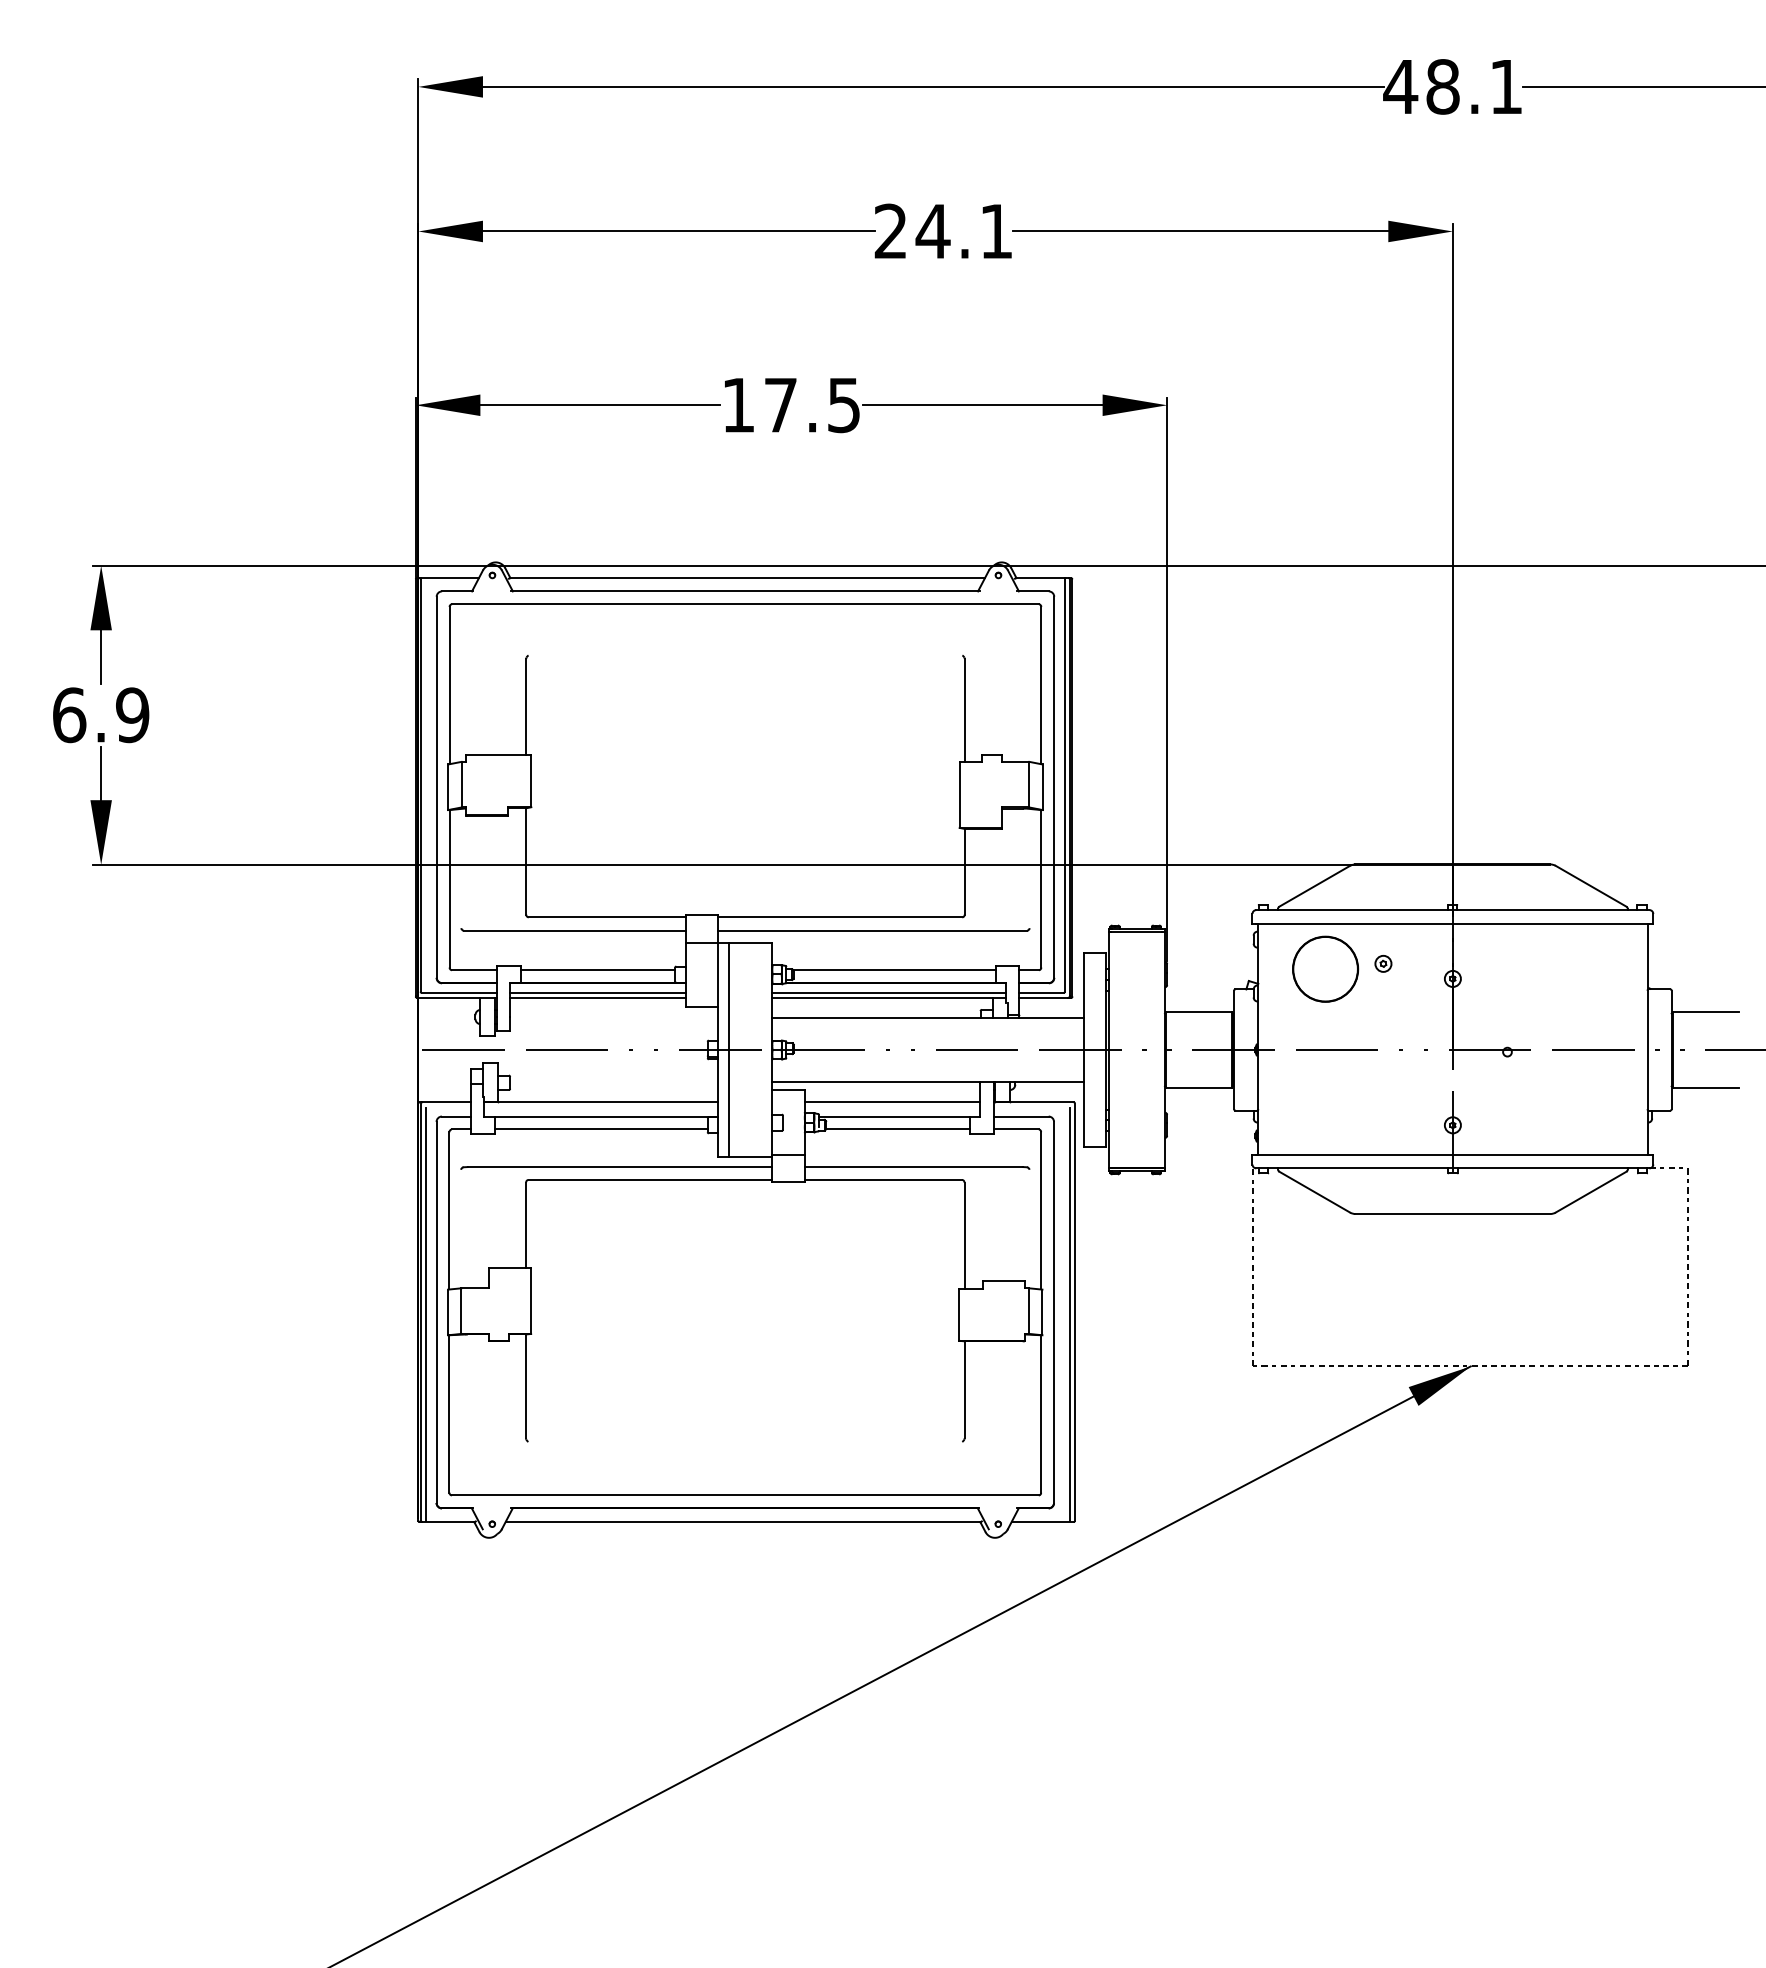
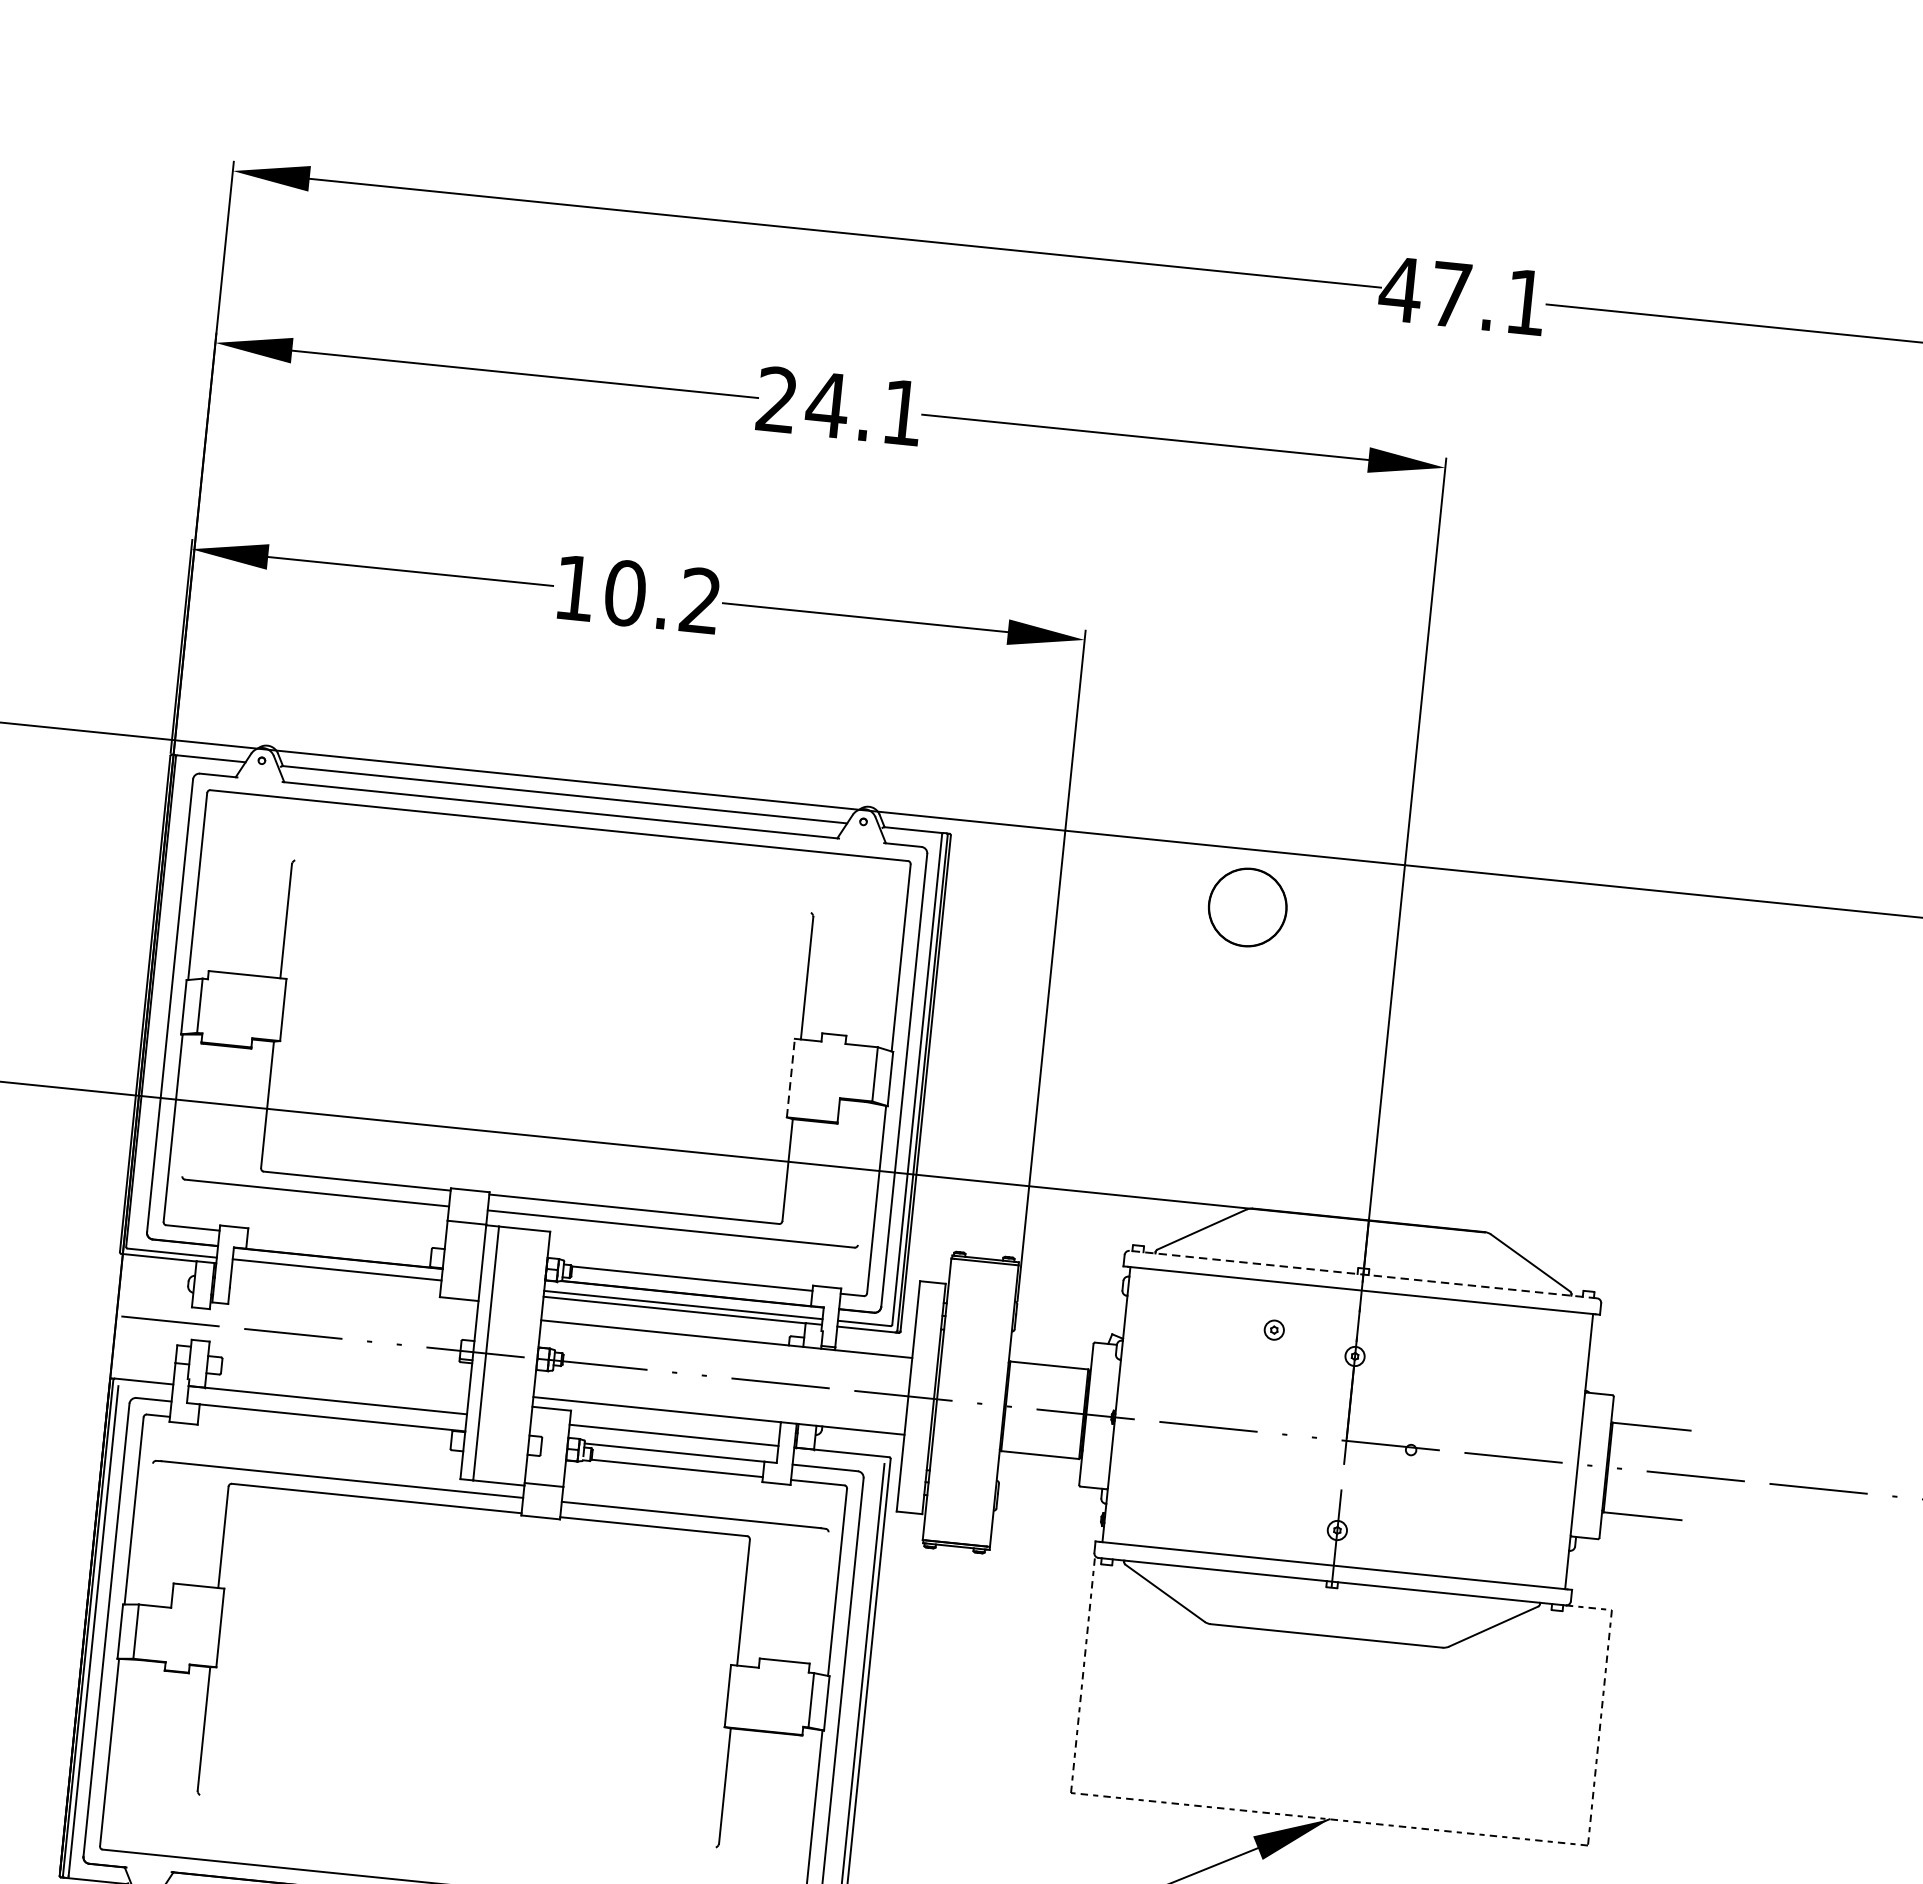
text: (1442, 86) -> (1450, 294), 48.1 -> 47.1
text: (811, 405) -> (661, 597), 17.5 -> 10.2
line: (959, 794) -> (790, 1077), solid -> dashed
line: (1452, 910) -> (1362, 1275), solid -> dashed
circle: (1325, 968) -> (1247, 906), moved
line: (597, 970) -> (339, 1243), removed
line: (597, 997) -> (335, 1275), removed
line: (601, 1129) -> (324, 1432), removed

